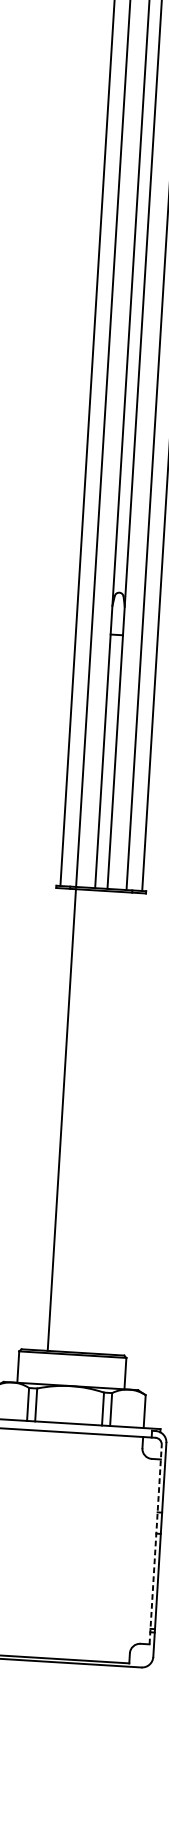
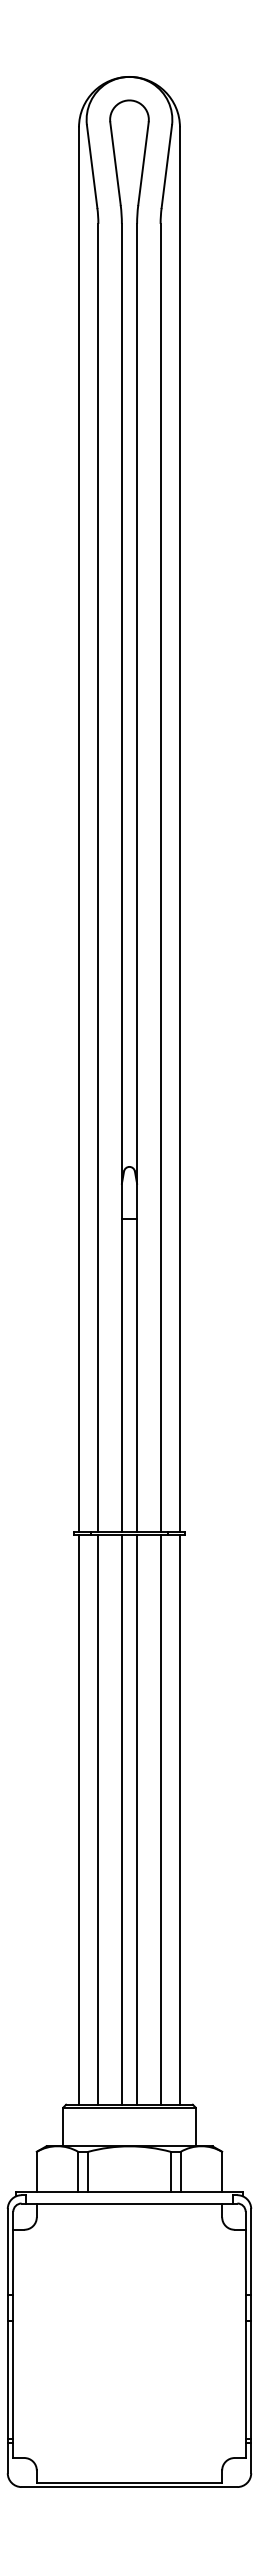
line: (46, 1118) -> (79, 1819), added
line: (80, 1120) -> (121, 1819), added
line: (93, 1121) -> (137, 1819), added
line: (112, 1122) -> (160, 1819), added
line: (127, 1123) -> (179, 1819), added
line: (155, 1544) -> (245, 2334), dashed -> solid

